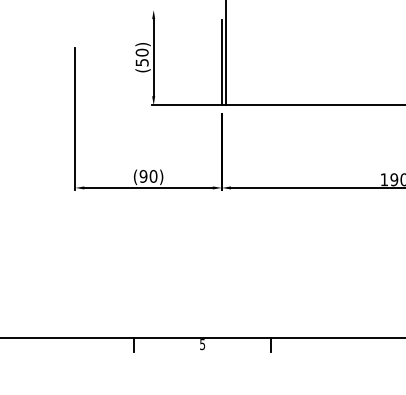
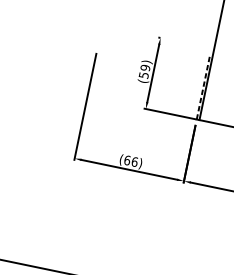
text: (142, 52) -> (145, 67), (50) -> (59)
line: (221, 62) -> (203, 87), solid -> dashed
text: (148, 175) -> (131, 160), (90) -> (66)

